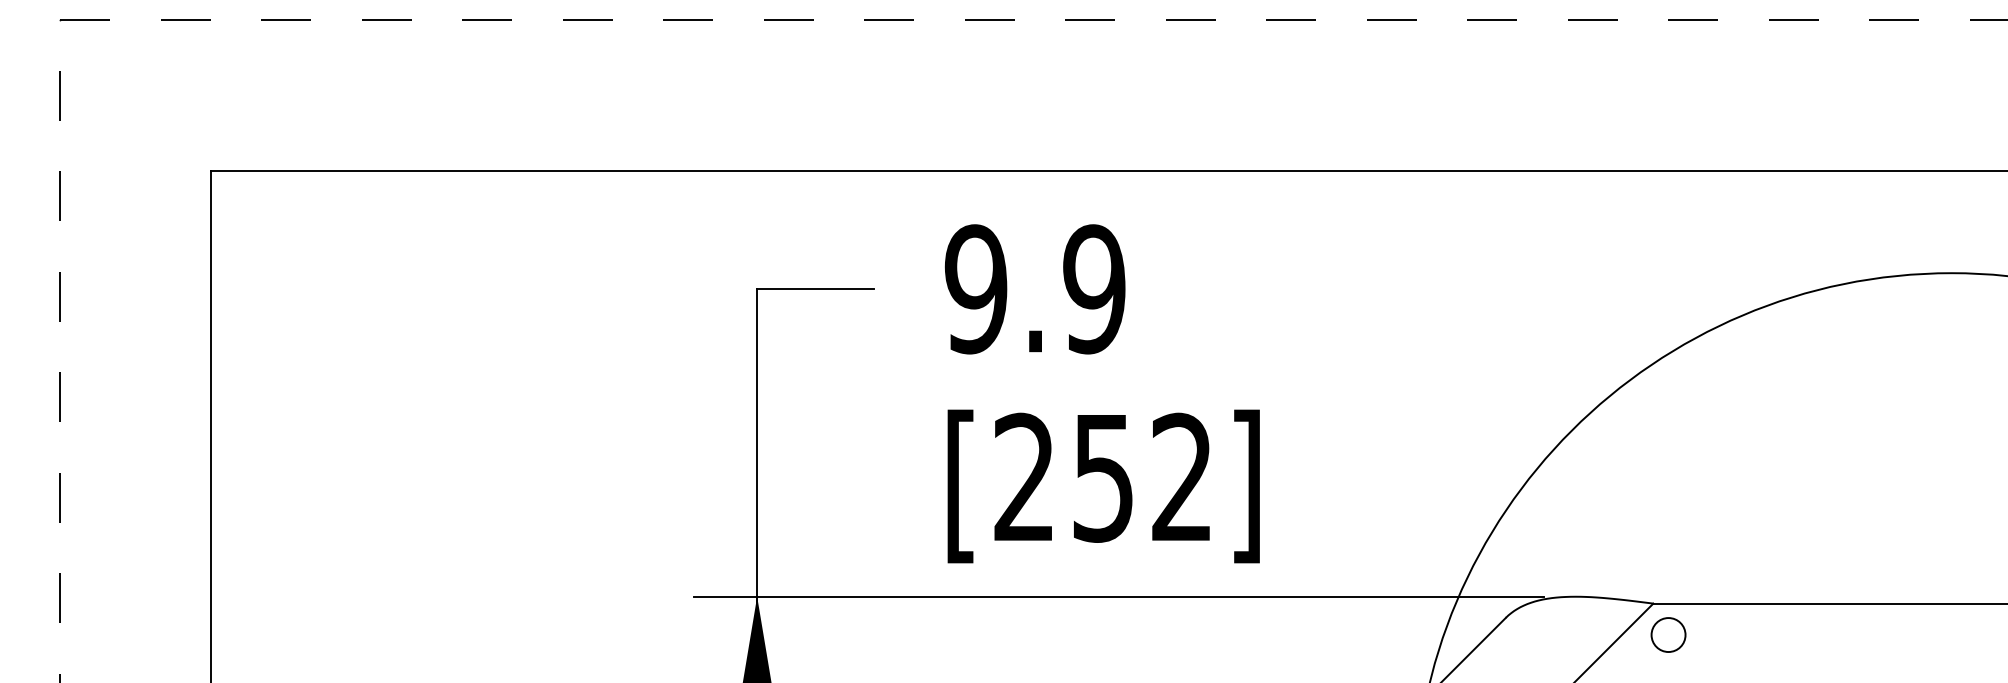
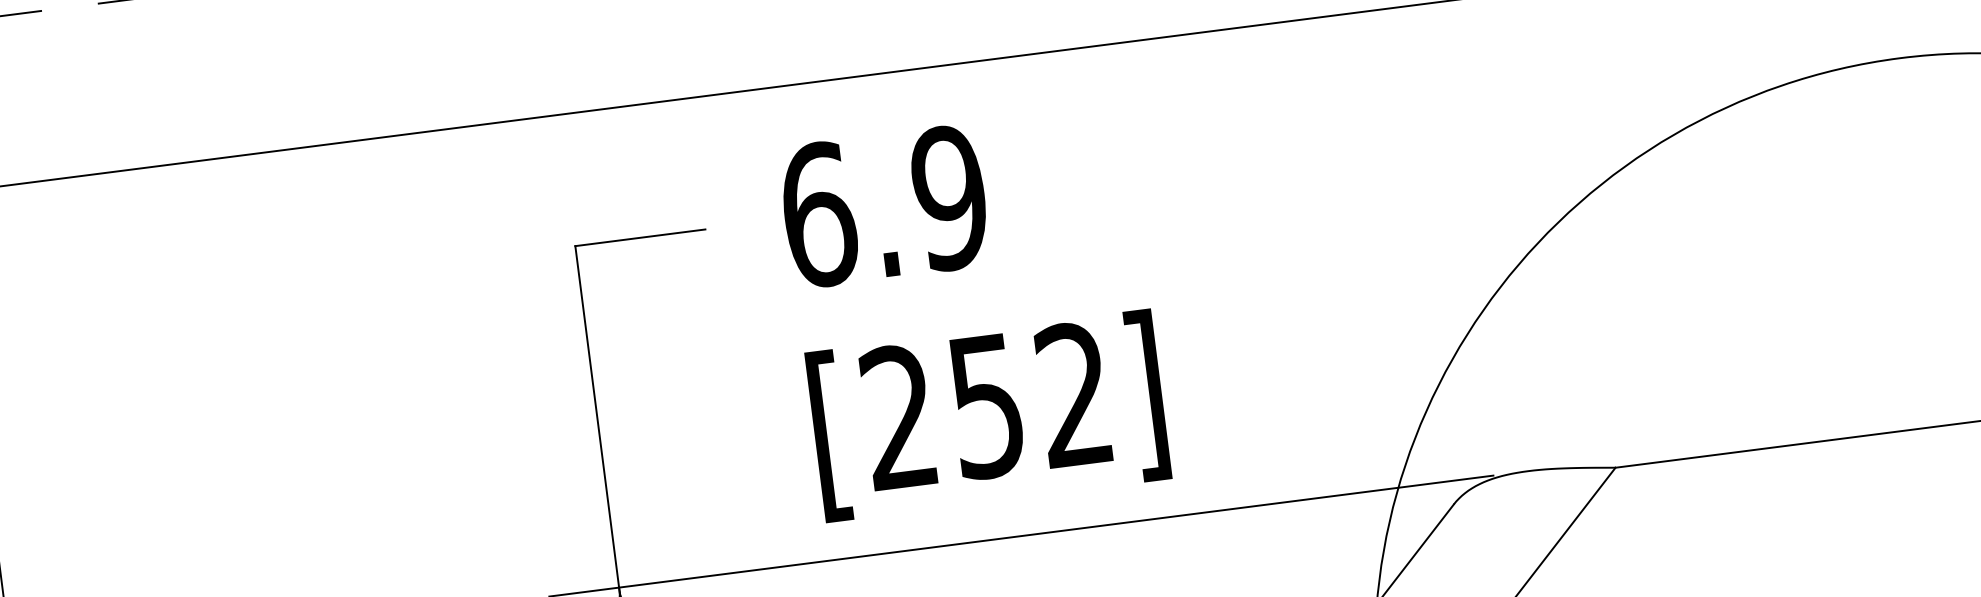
text: (976, 289) -> (819, 215), 9.9 -> 6.9
circle: (1668, 634) -> (1636, 499), removed

